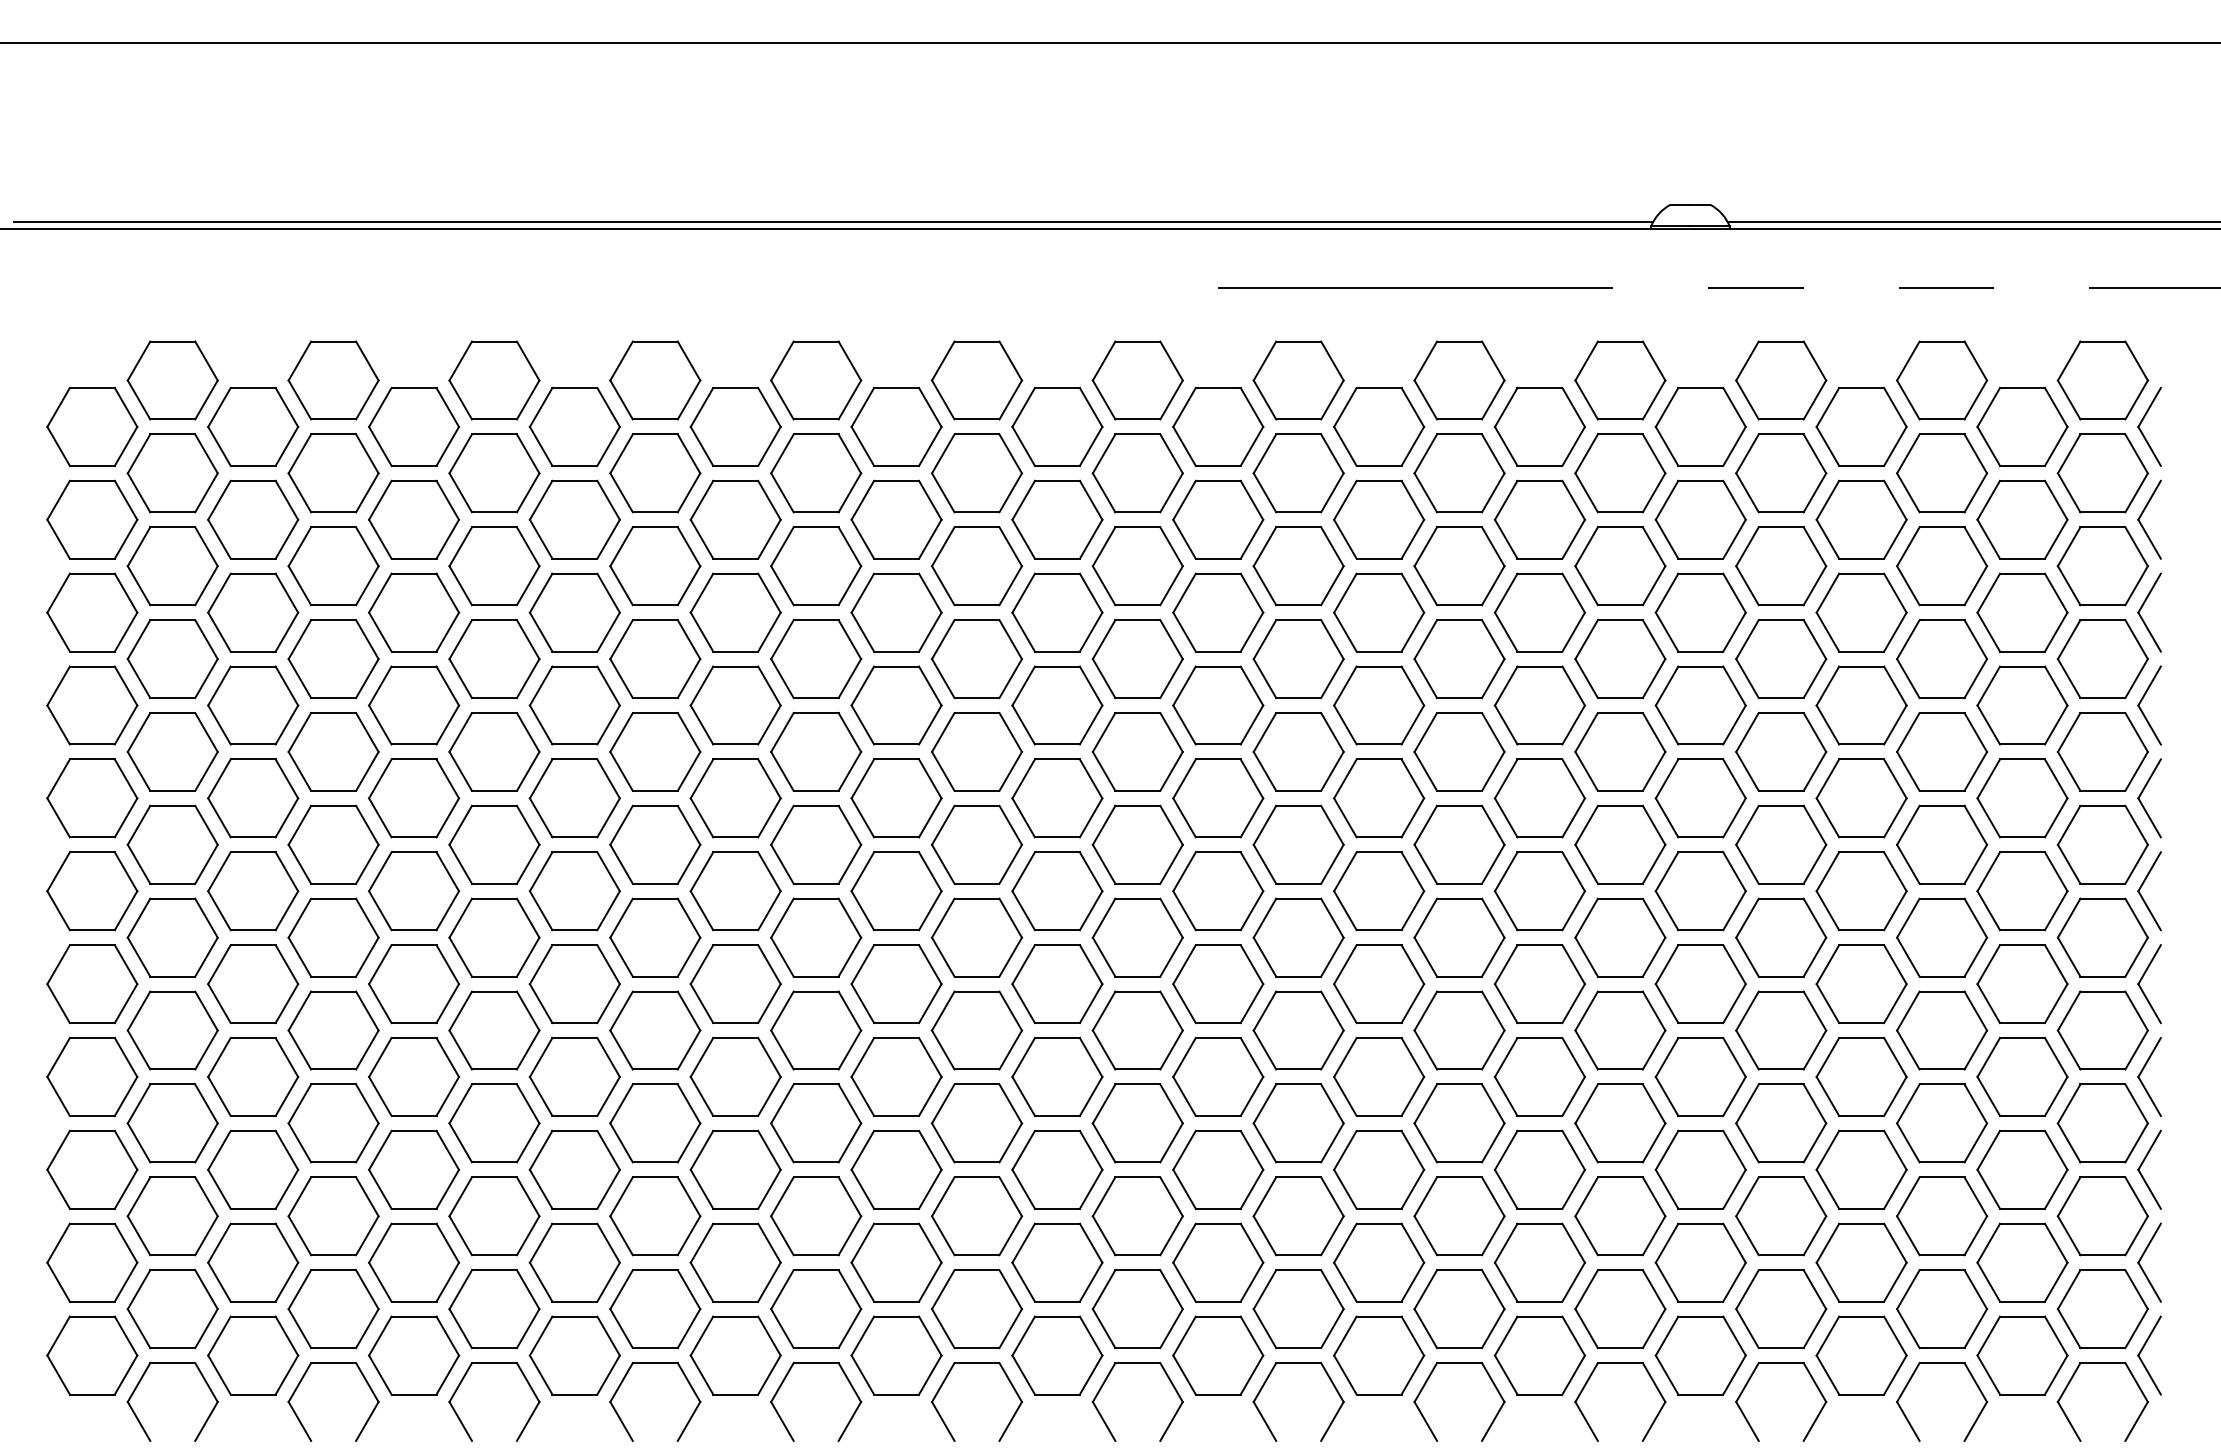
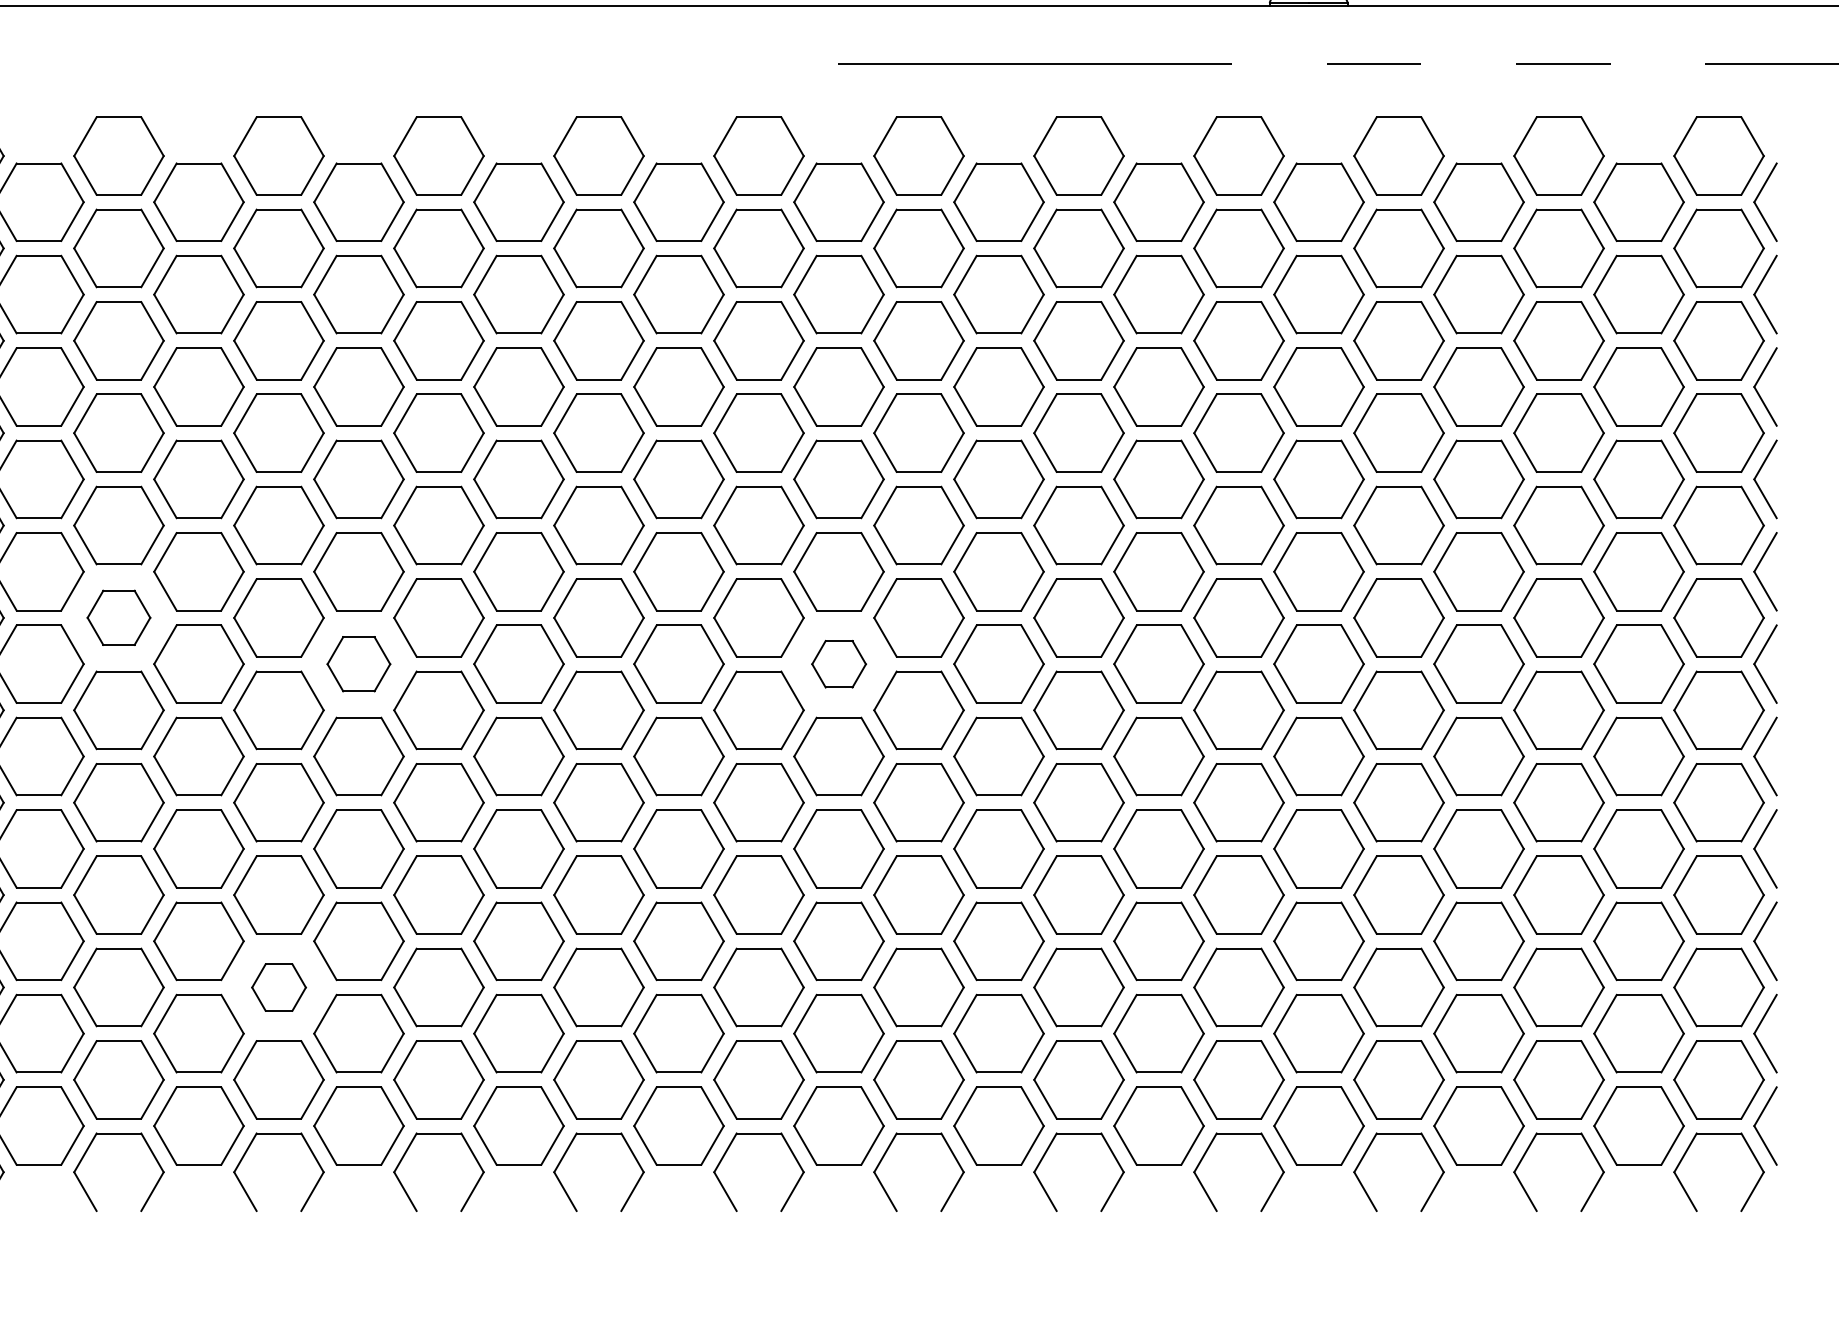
part: (494, 844) -> (119, 617), size x0.7
part: (735, 891) -> (358, 664), size x0.7
part: (1218, 891) -> (839, 664), size x0.6
part: (655, 1216) -> (279, 987), size x0.6

